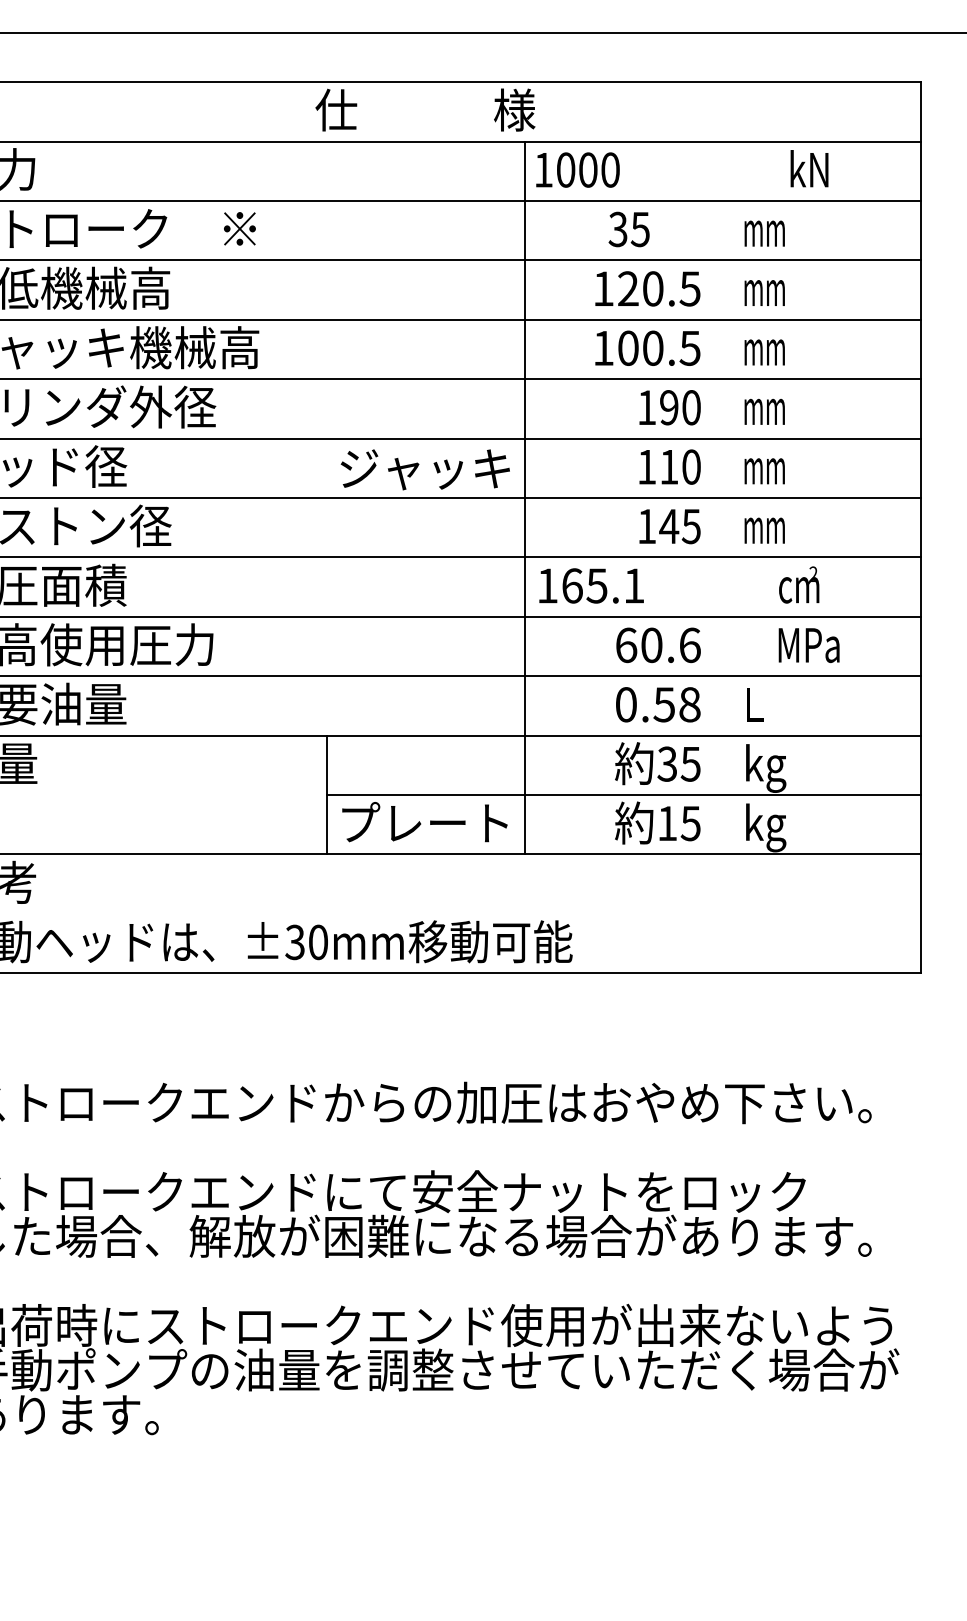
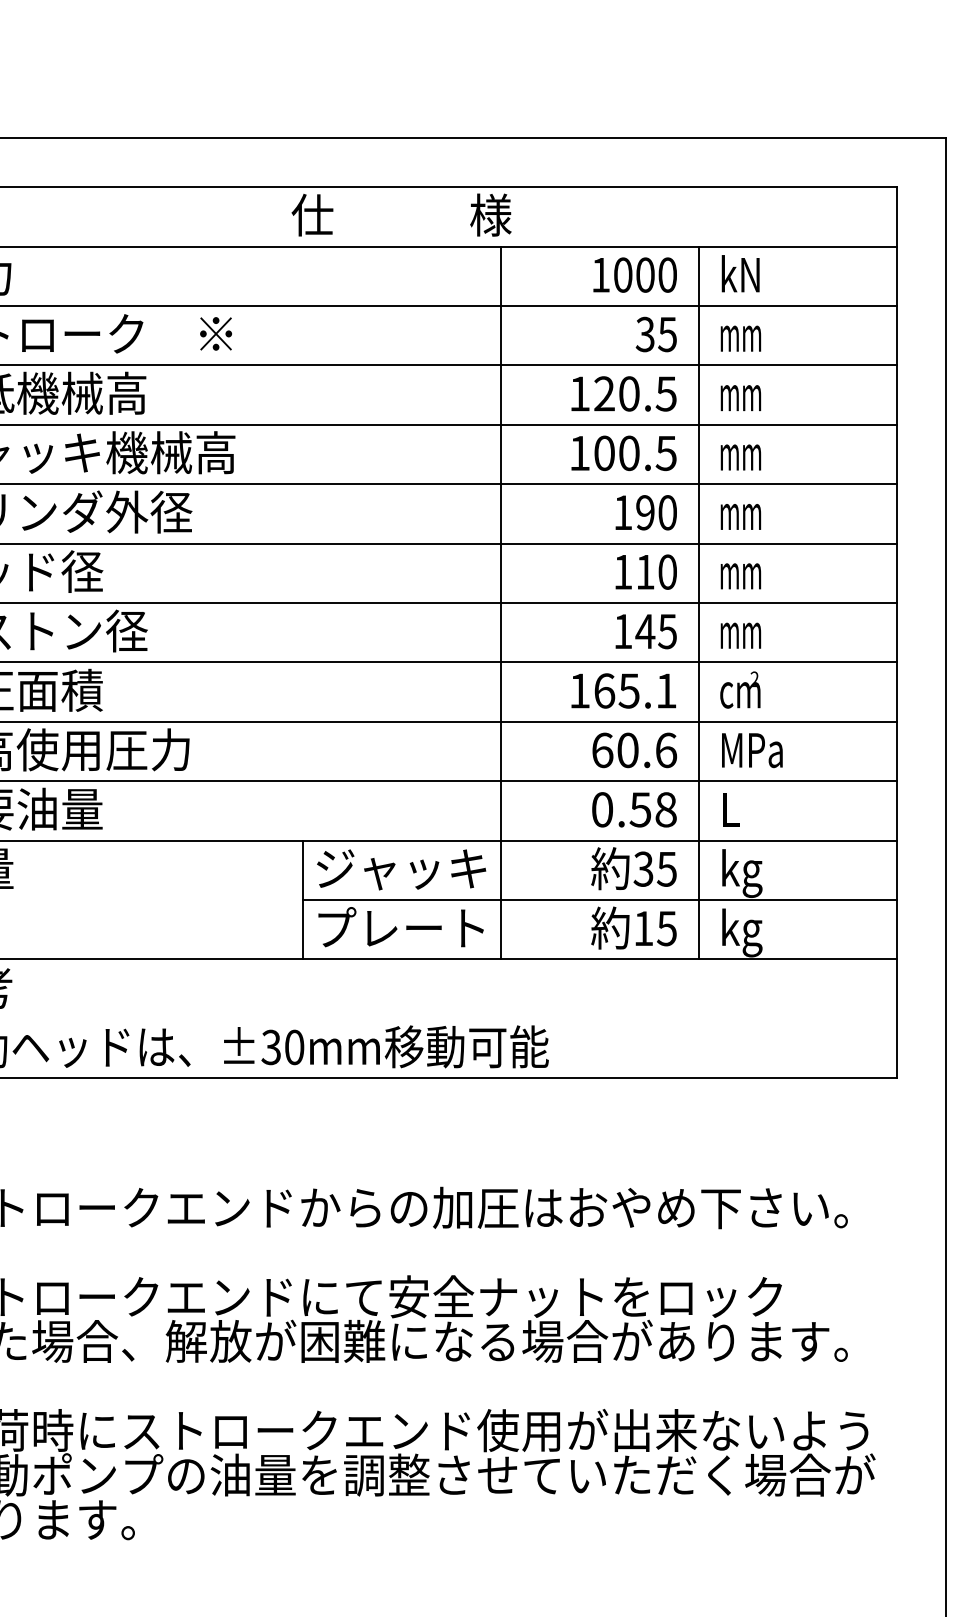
text: (809, 168) -> (740, 273), moved
text: (577, 169) -> (634, 274), moved
text: (628, 229) -> (655, 334), moved
text: (424, 469) -> (400, 869), moved
line: (722, 497) -> (698, 602), added
text: (799, 584) -> (740, 689), moved
text: (591, 585) -> (623, 690), moved
text: (808, 645) -> (751, 750), moved

